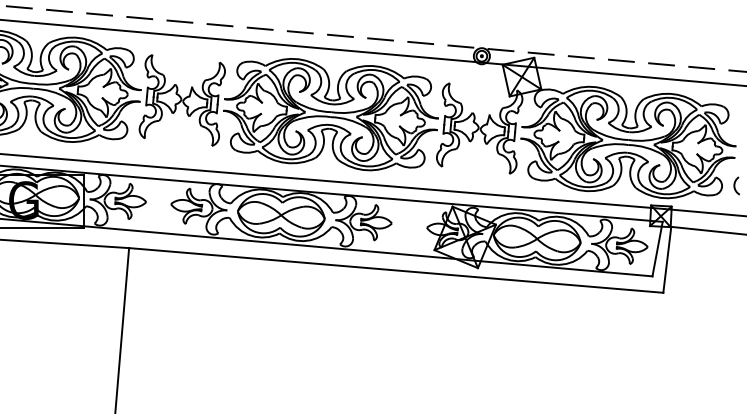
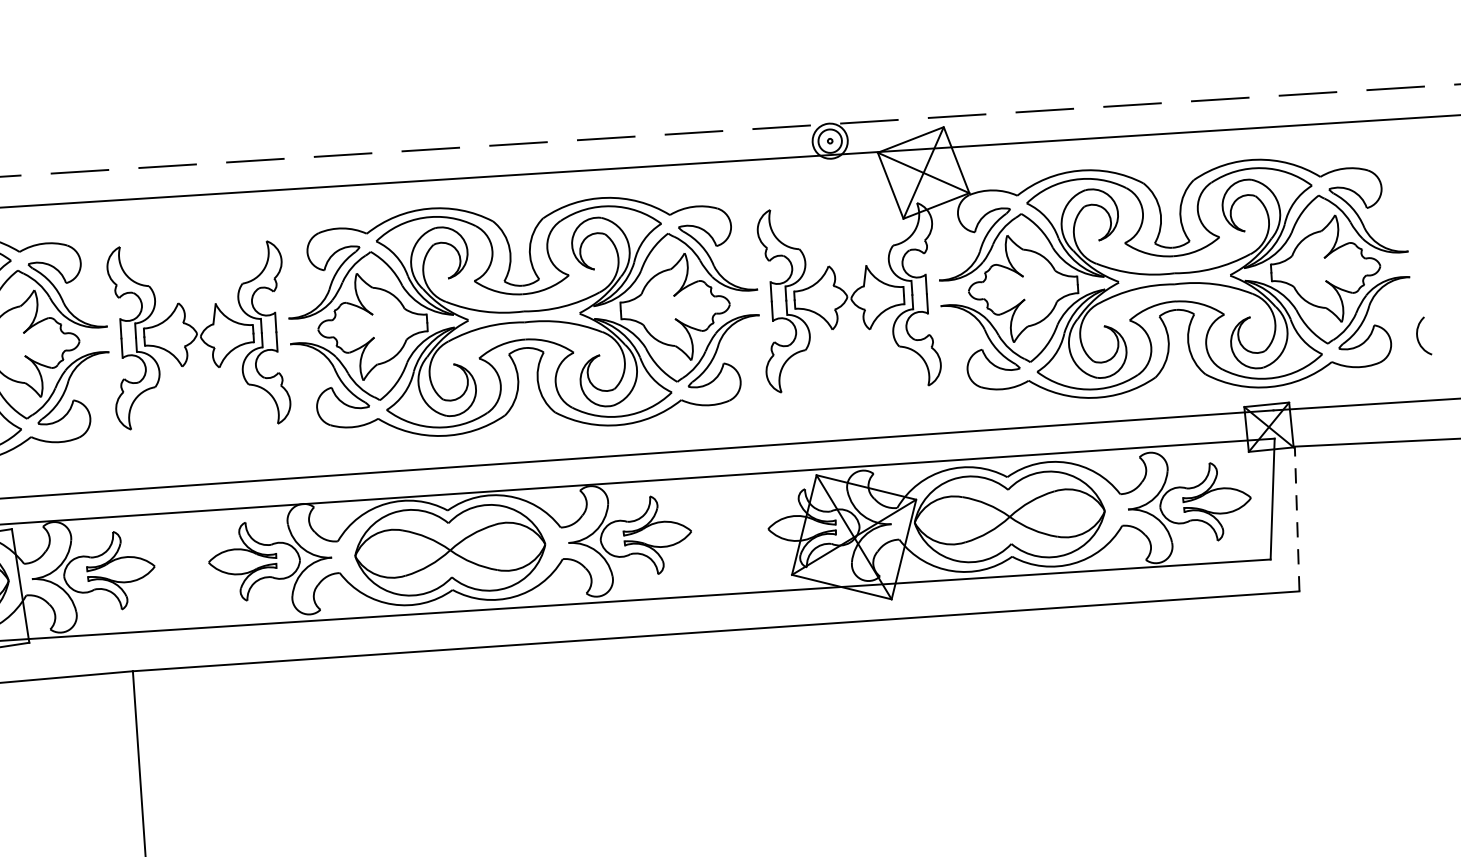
line: (667, 259) -> (1297, 518), solid -> dashed

